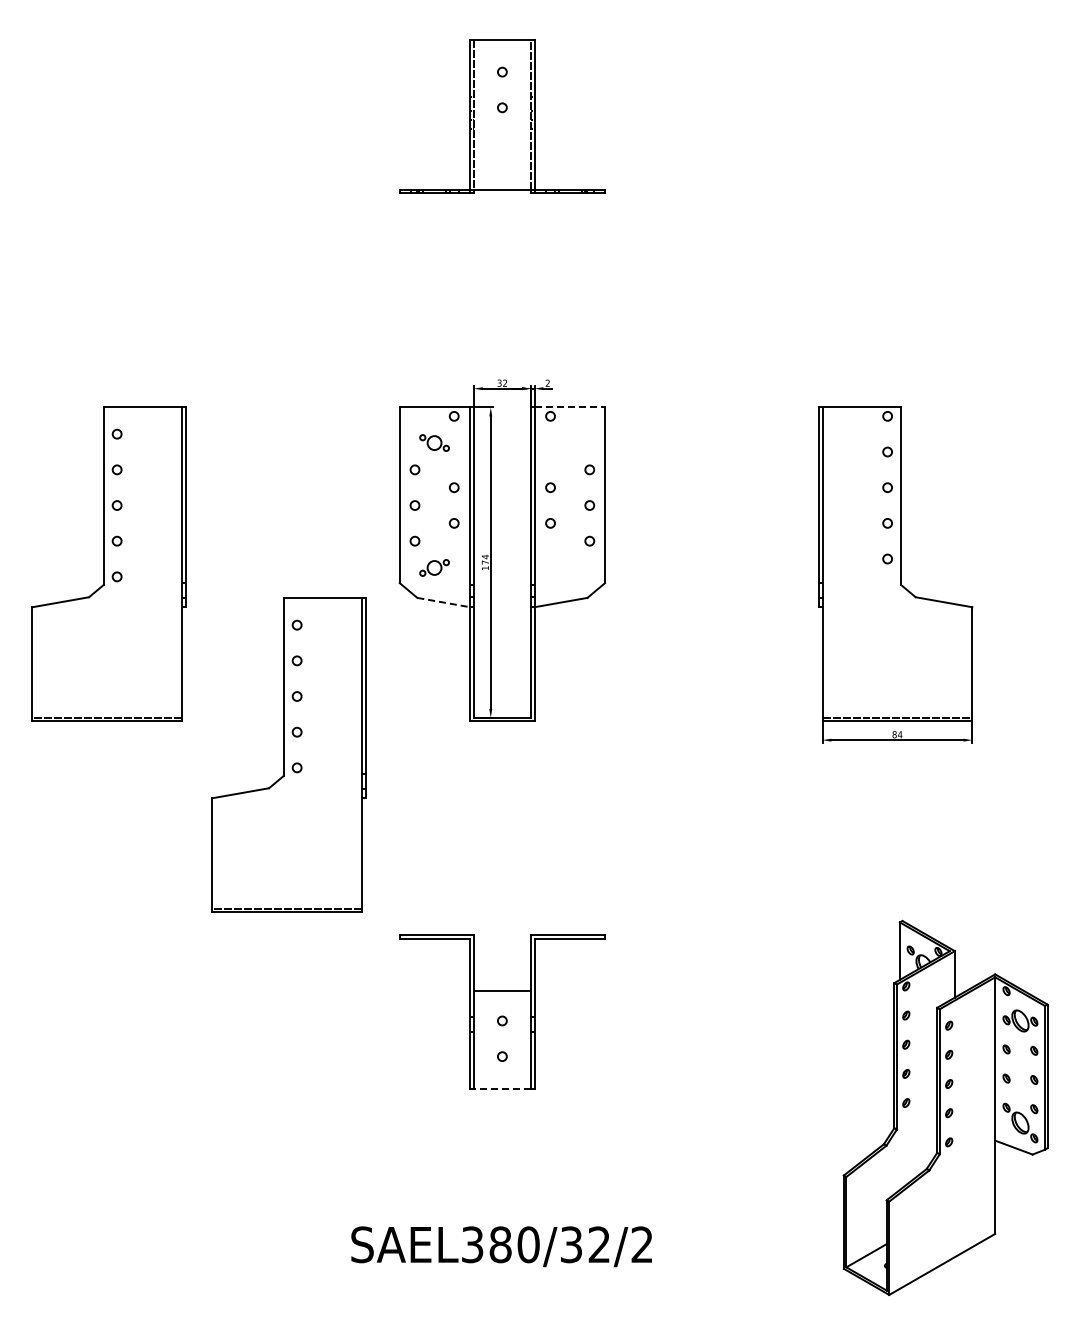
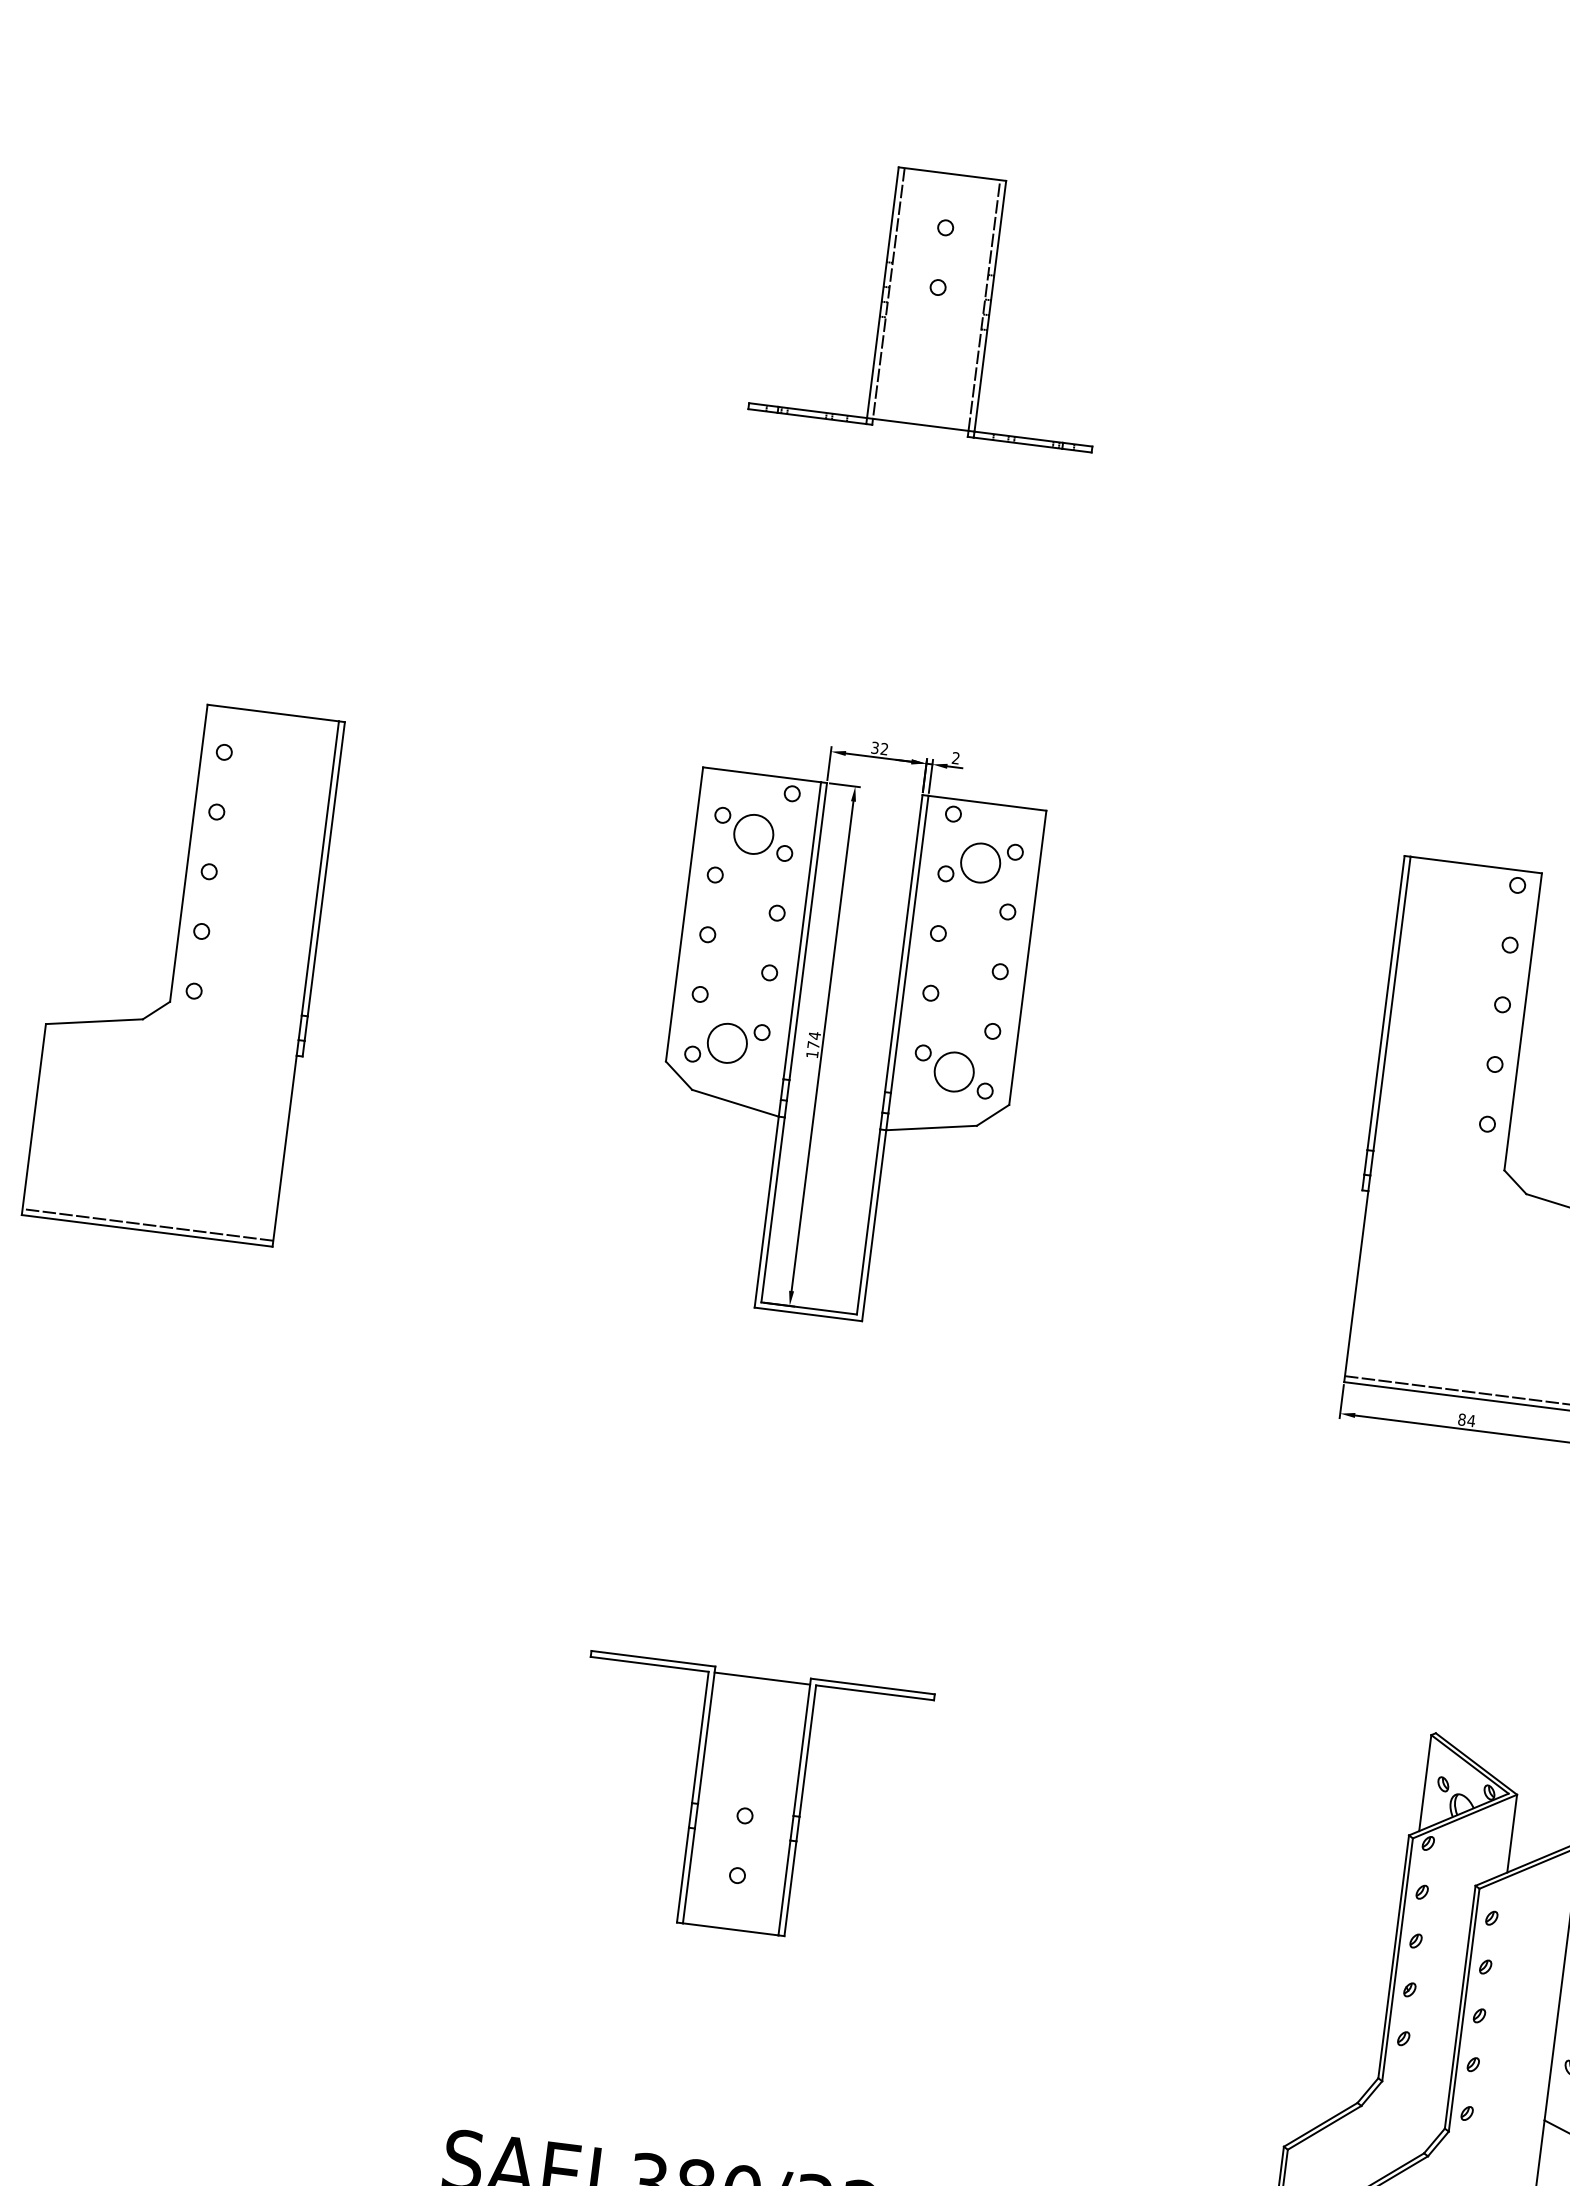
line: (570, 407) -> (988, 803), dashed -> solid
part: (434, 442) -> (753, 833), size x1.67
part: (570, 442) -> (981, 862), added
part: (434, 567) -> (727, 1042), size x1.67
part: (570, 567) -> (954, 1071), added
line: (443, 602) -> (734, 1103), dashed -> solid
part: (288, 754) -> (443, 1324), removed
line: (501, 990) -> (760, 1677), moved
line: (502, 1088) -> (730, 1928), dashed -> solid

